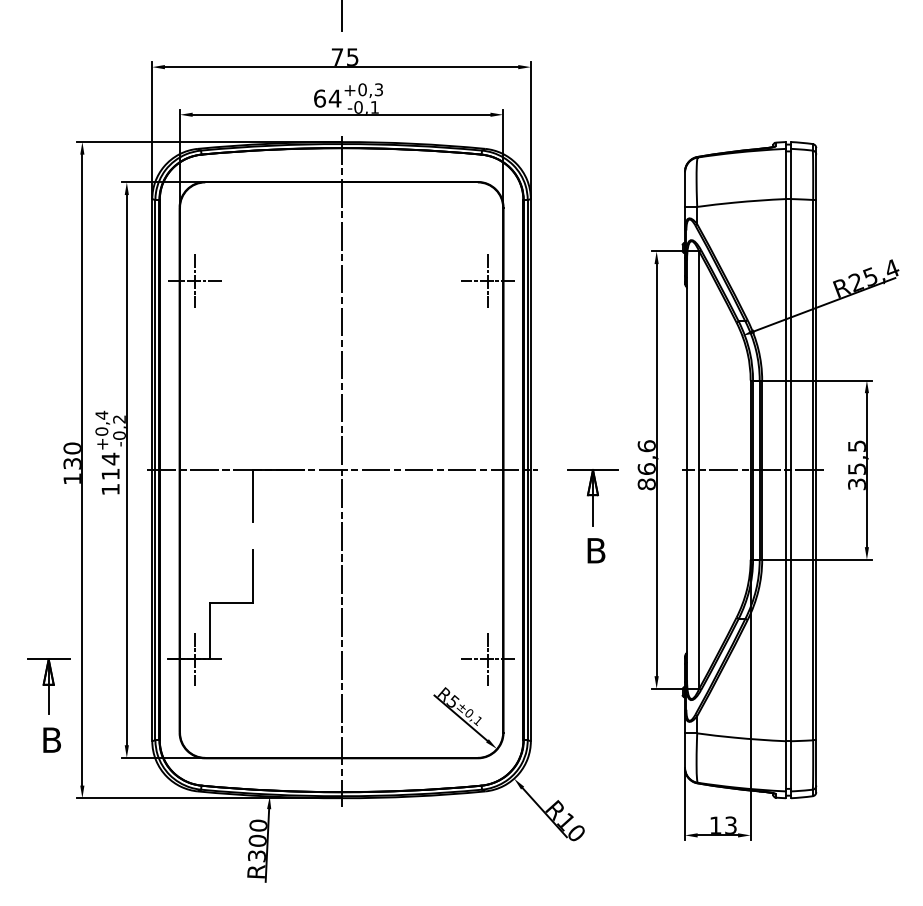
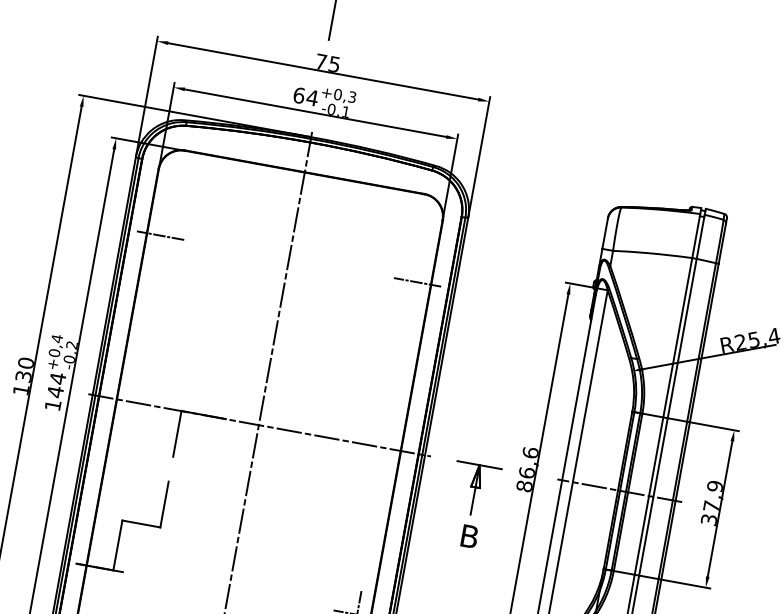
line: (195, 280) -> (160, 235), removed
line: (487, 280) -> (417, 281), removed
text: (856, 457) -> (712, 496), 35,5 -> 37,9
text: (110, 474) -> (55, 392), 114 -> 144
line: (195, 659) -> (100, 568), removed

